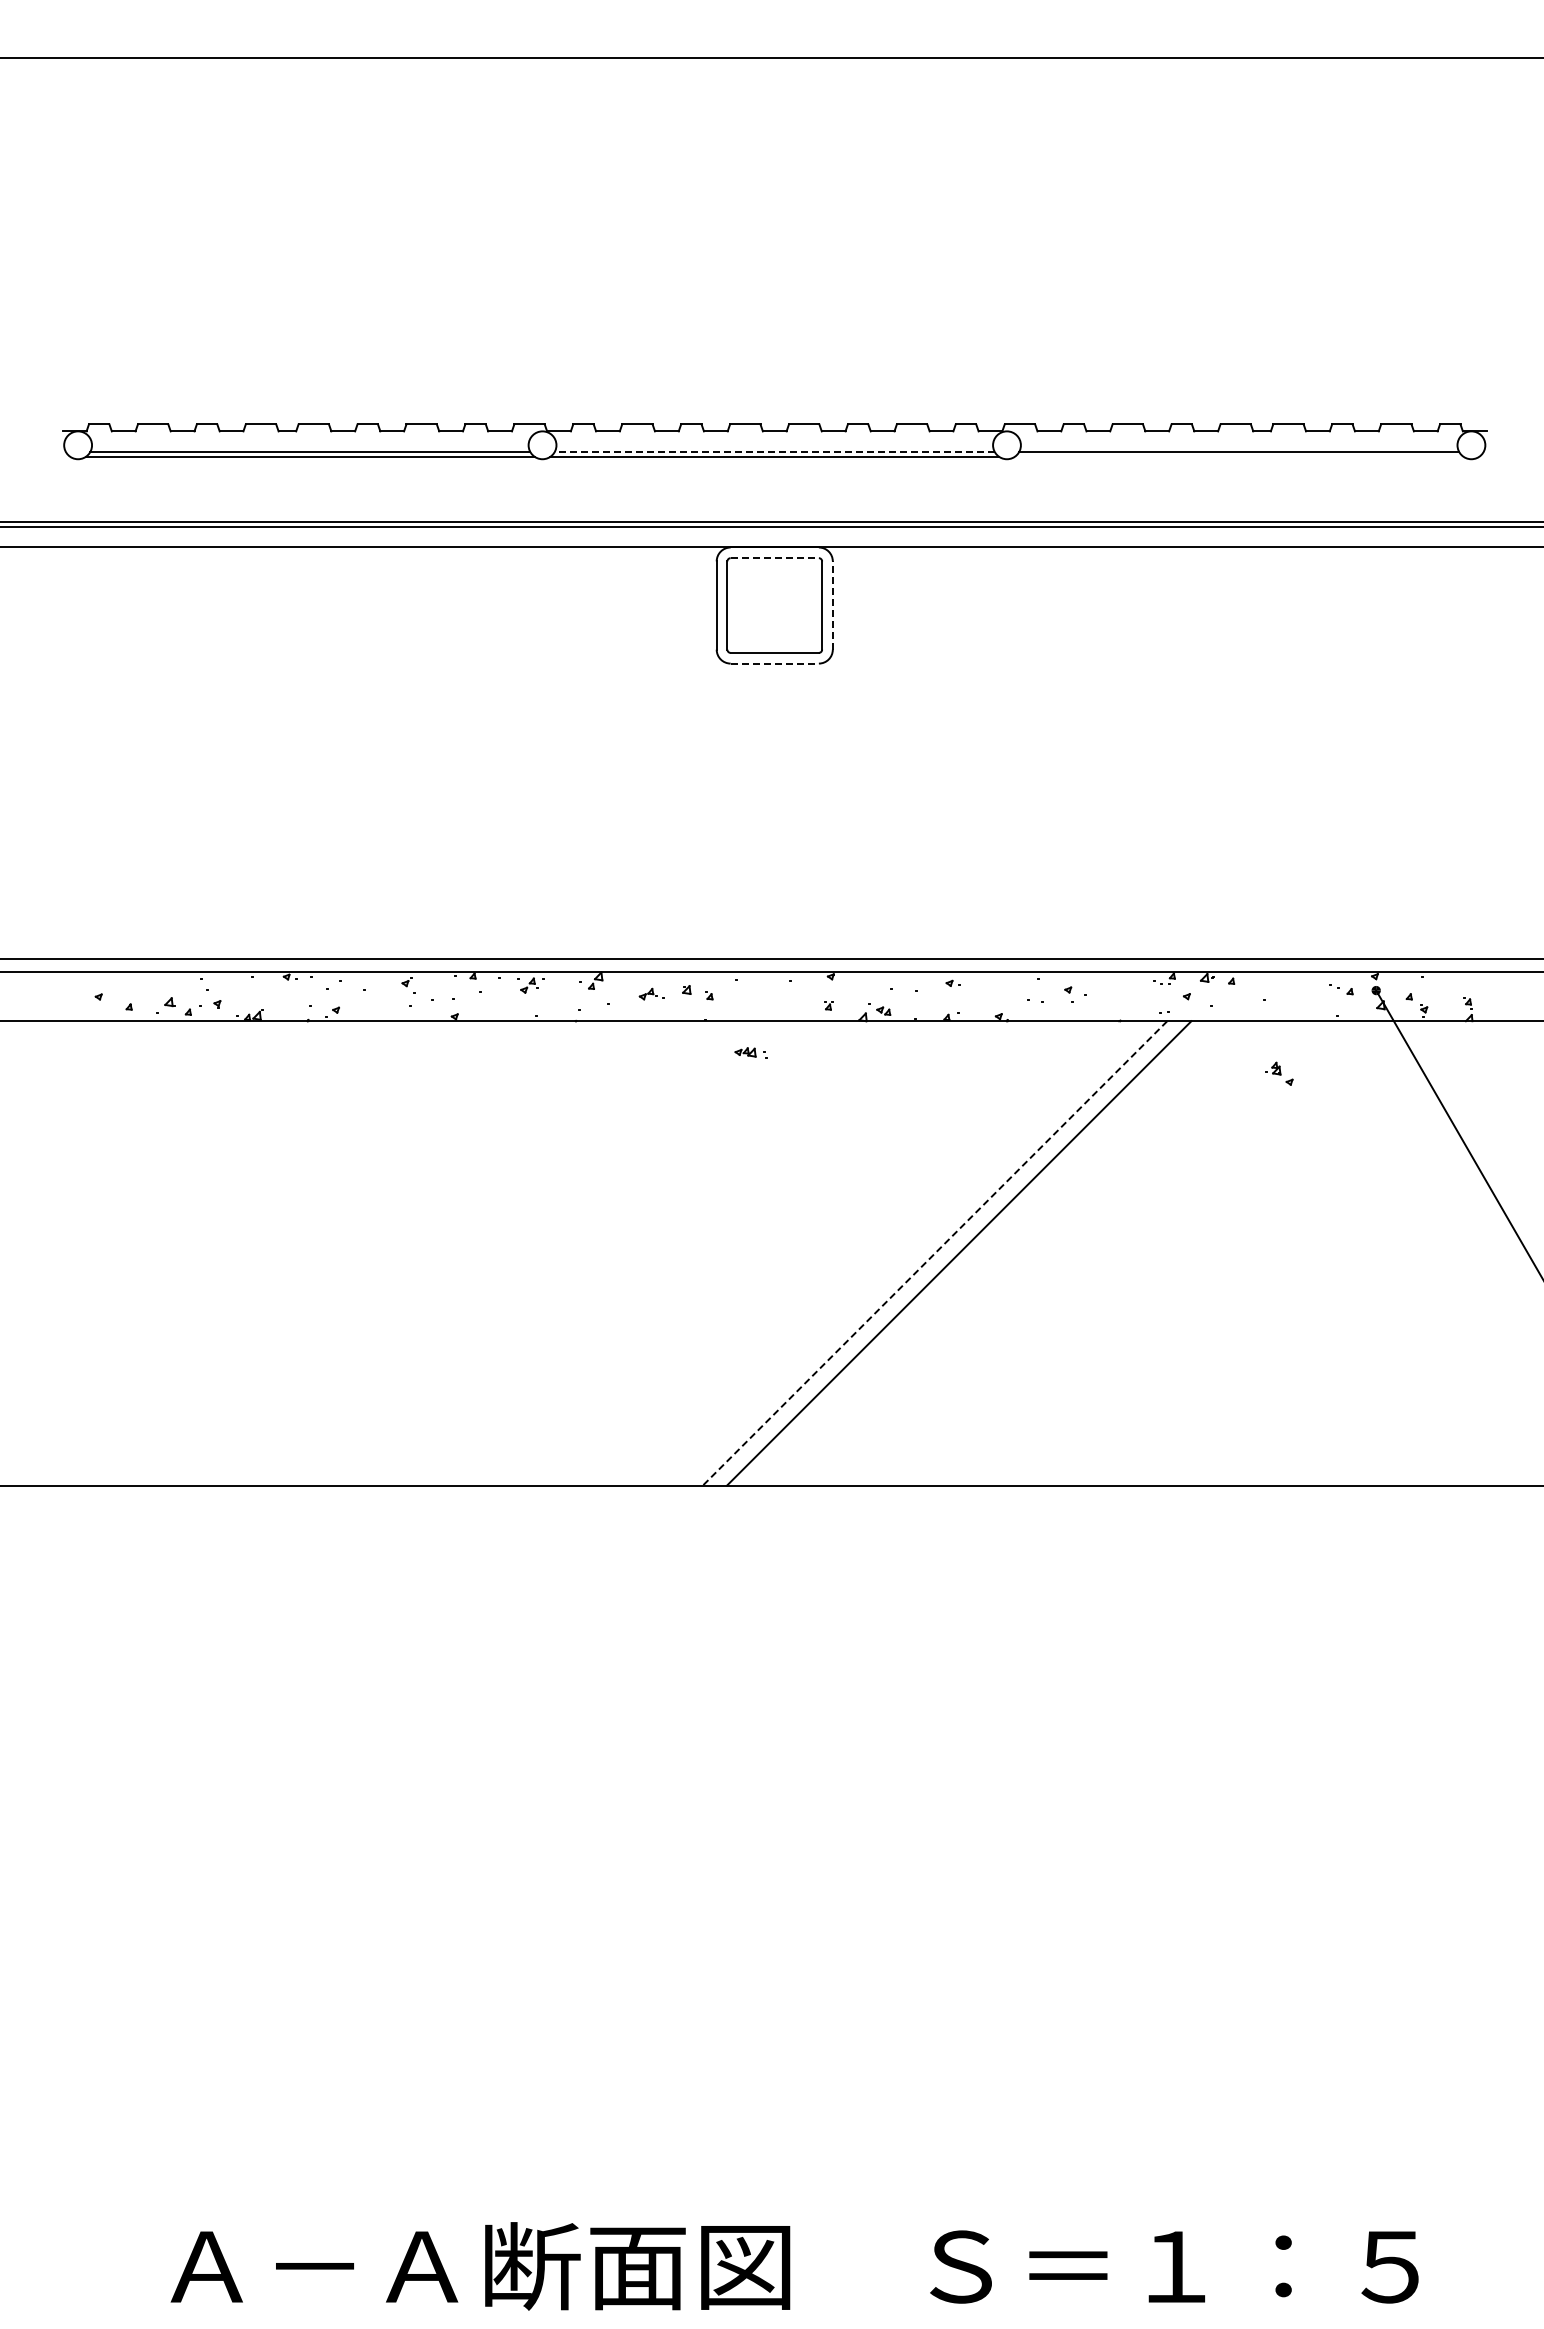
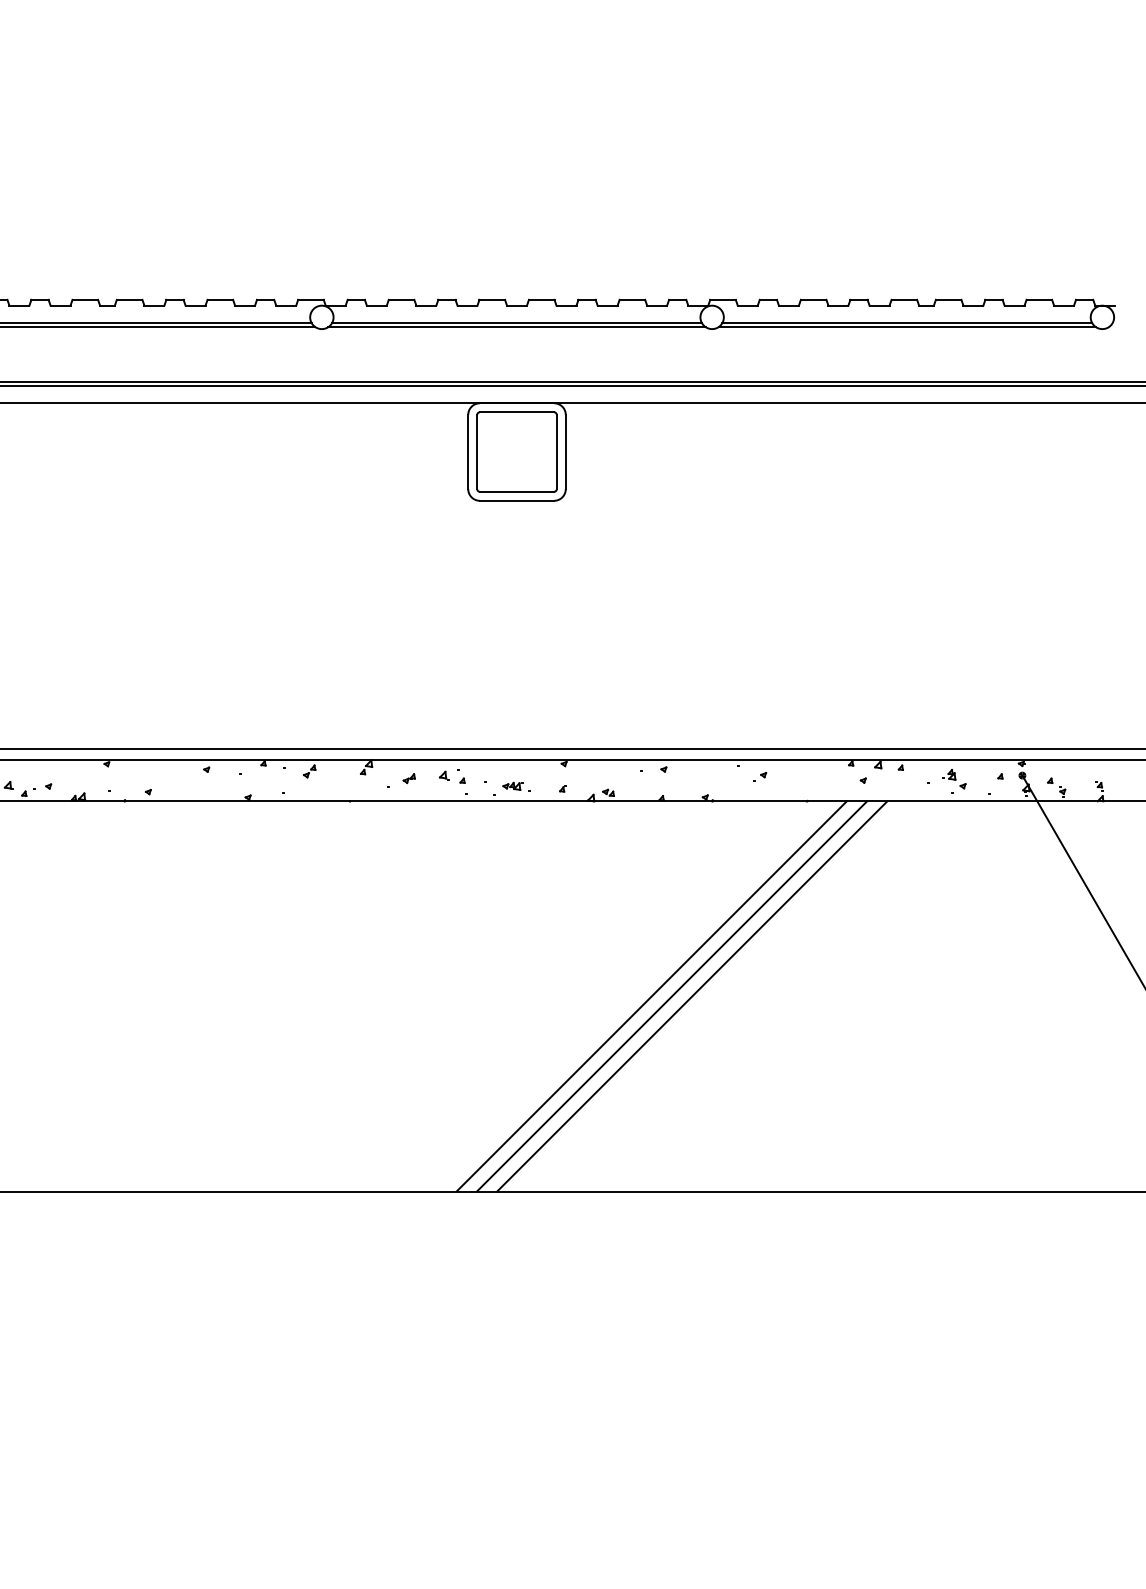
line: (774, 452) -> (516, 323), dashed -> solid
line: (1238, 456) -> (906, 326), added
line: (775, 558) -> (517, 412), dashed -> solid
line: (832, 605) -> (565, 452), dashed -> solid
line: (775, 663) -> (517, 500), dashed -> solid
part: (750, 1052) -> (515, 786), moved
part: (1279, 1073) -> (954, 778), moved
line: (934, 1253) -> (651, 996), dashed -> solid
line: (983, 1253) -> (692, 996), added

